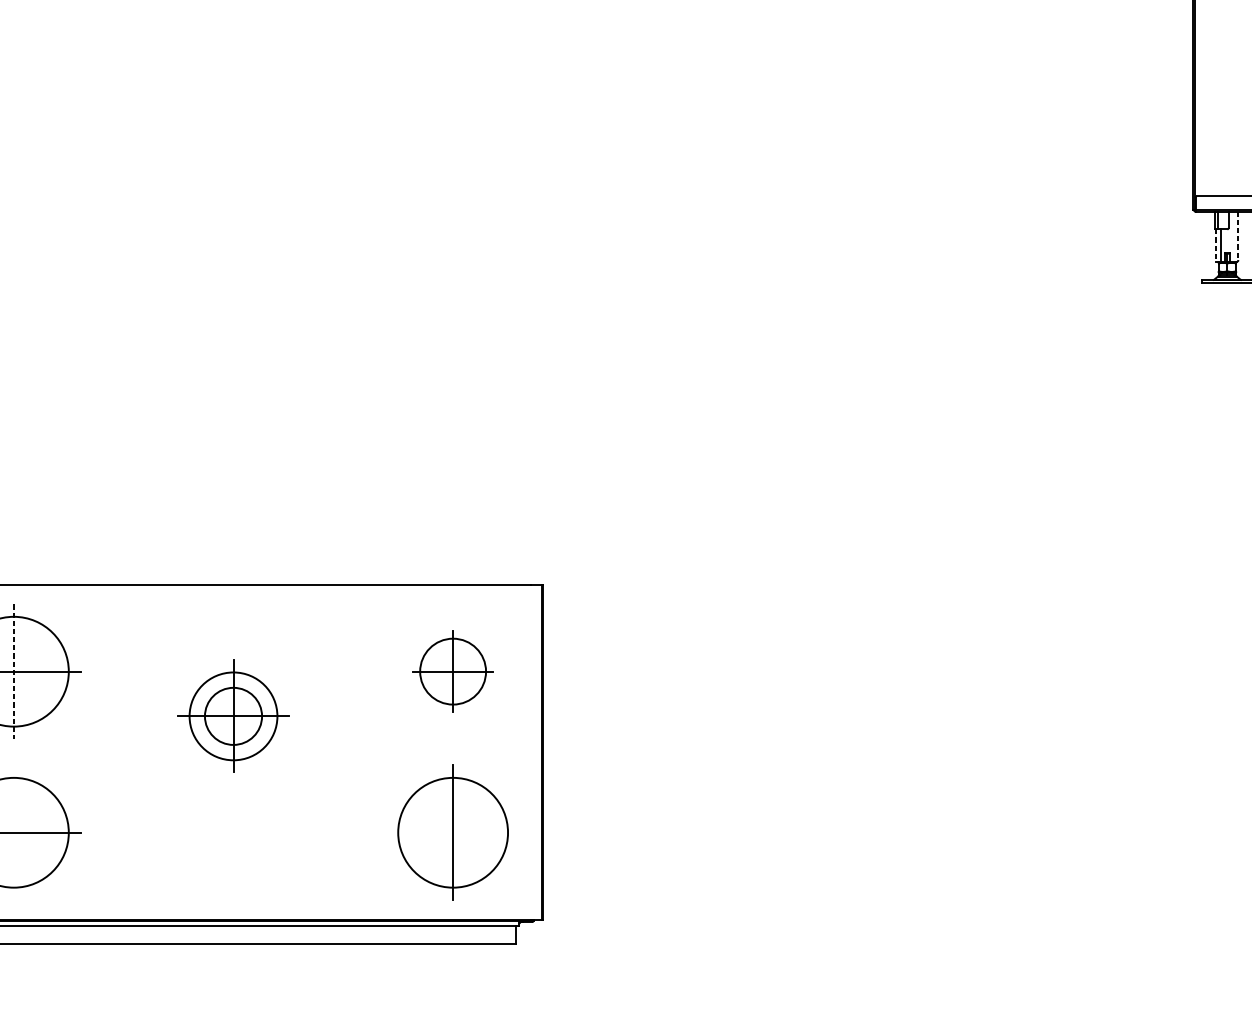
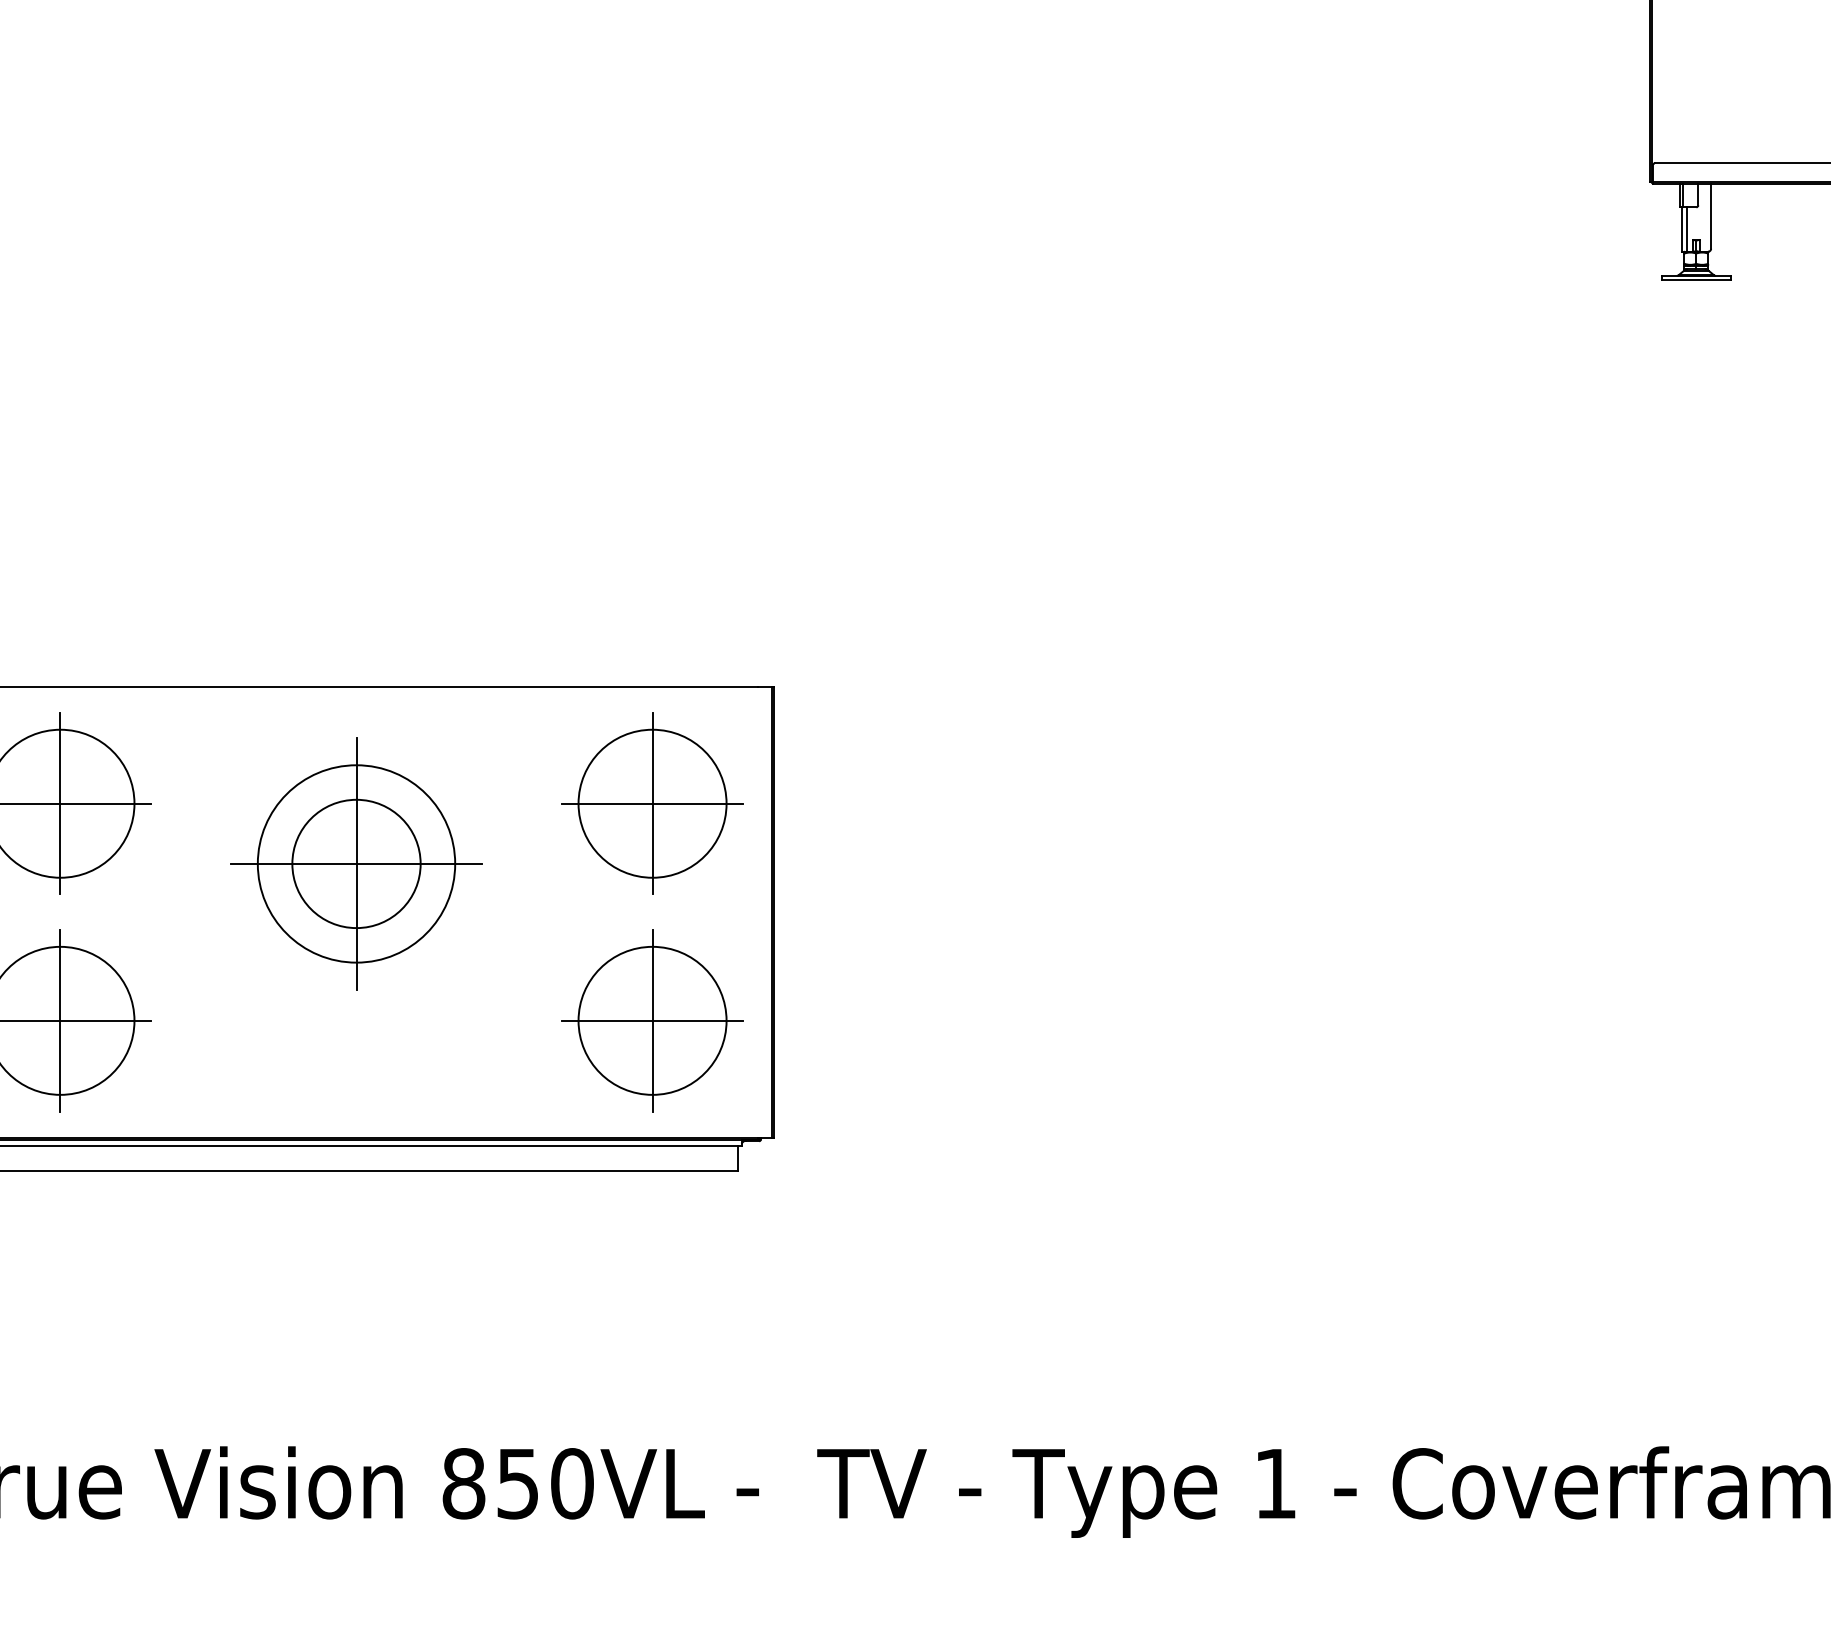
line: (1238, 236) -> (1711, 216), dashed -> solid
line: (1216, 246) -> (1681, 230), dashed -> solid
line: (13, 671) -> (60, 803), dashed -> solid
part: (453, 671) -> (652, 803), size x1.67
part: (233, 716) -> (356, 863), size x1.67
line: (13, 832) -> (60, 1020), added
line: (453, 832) -> (652, 1020), added

